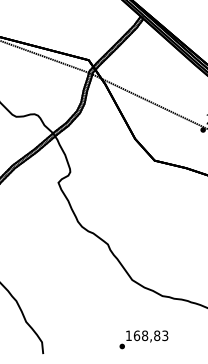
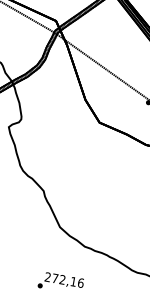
text: (146, 335) -> (63, 279), 168,83 -> 272,16

